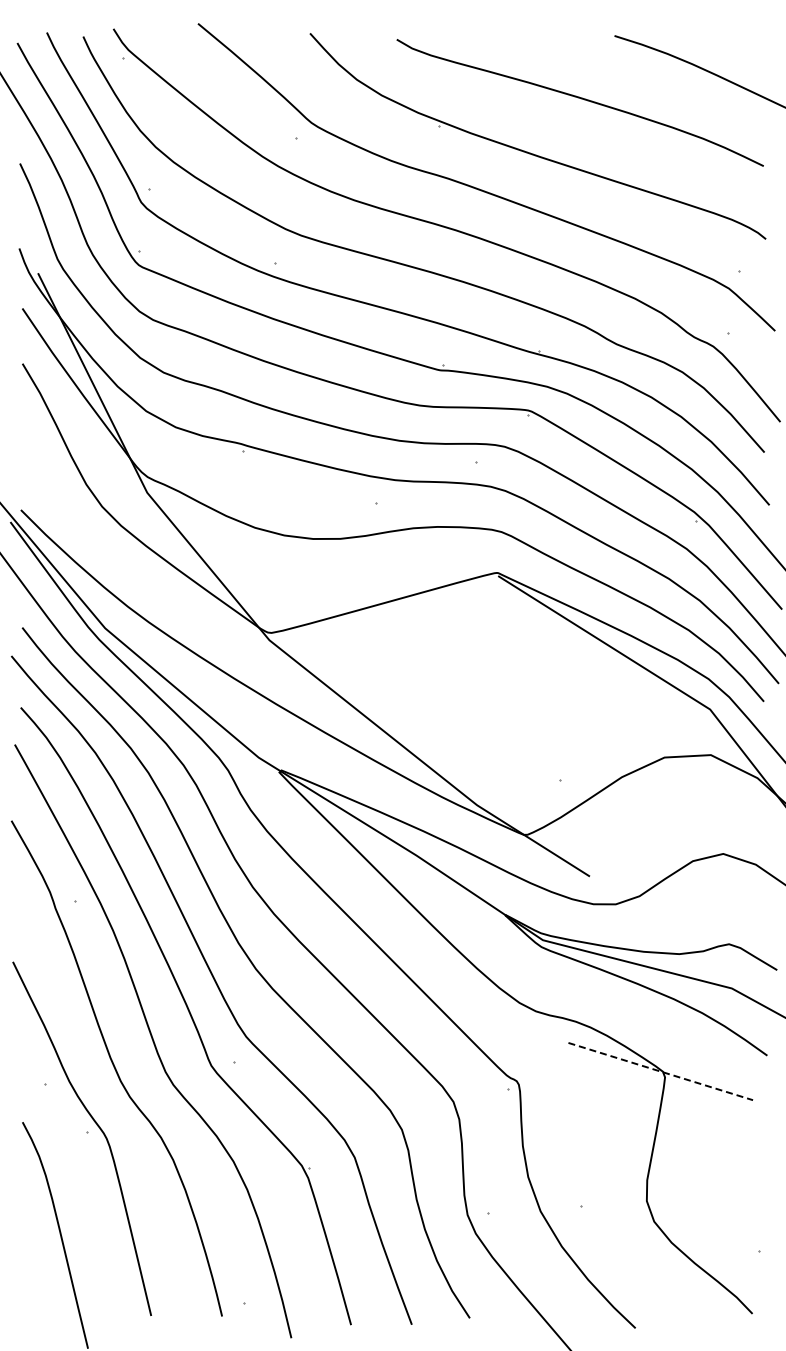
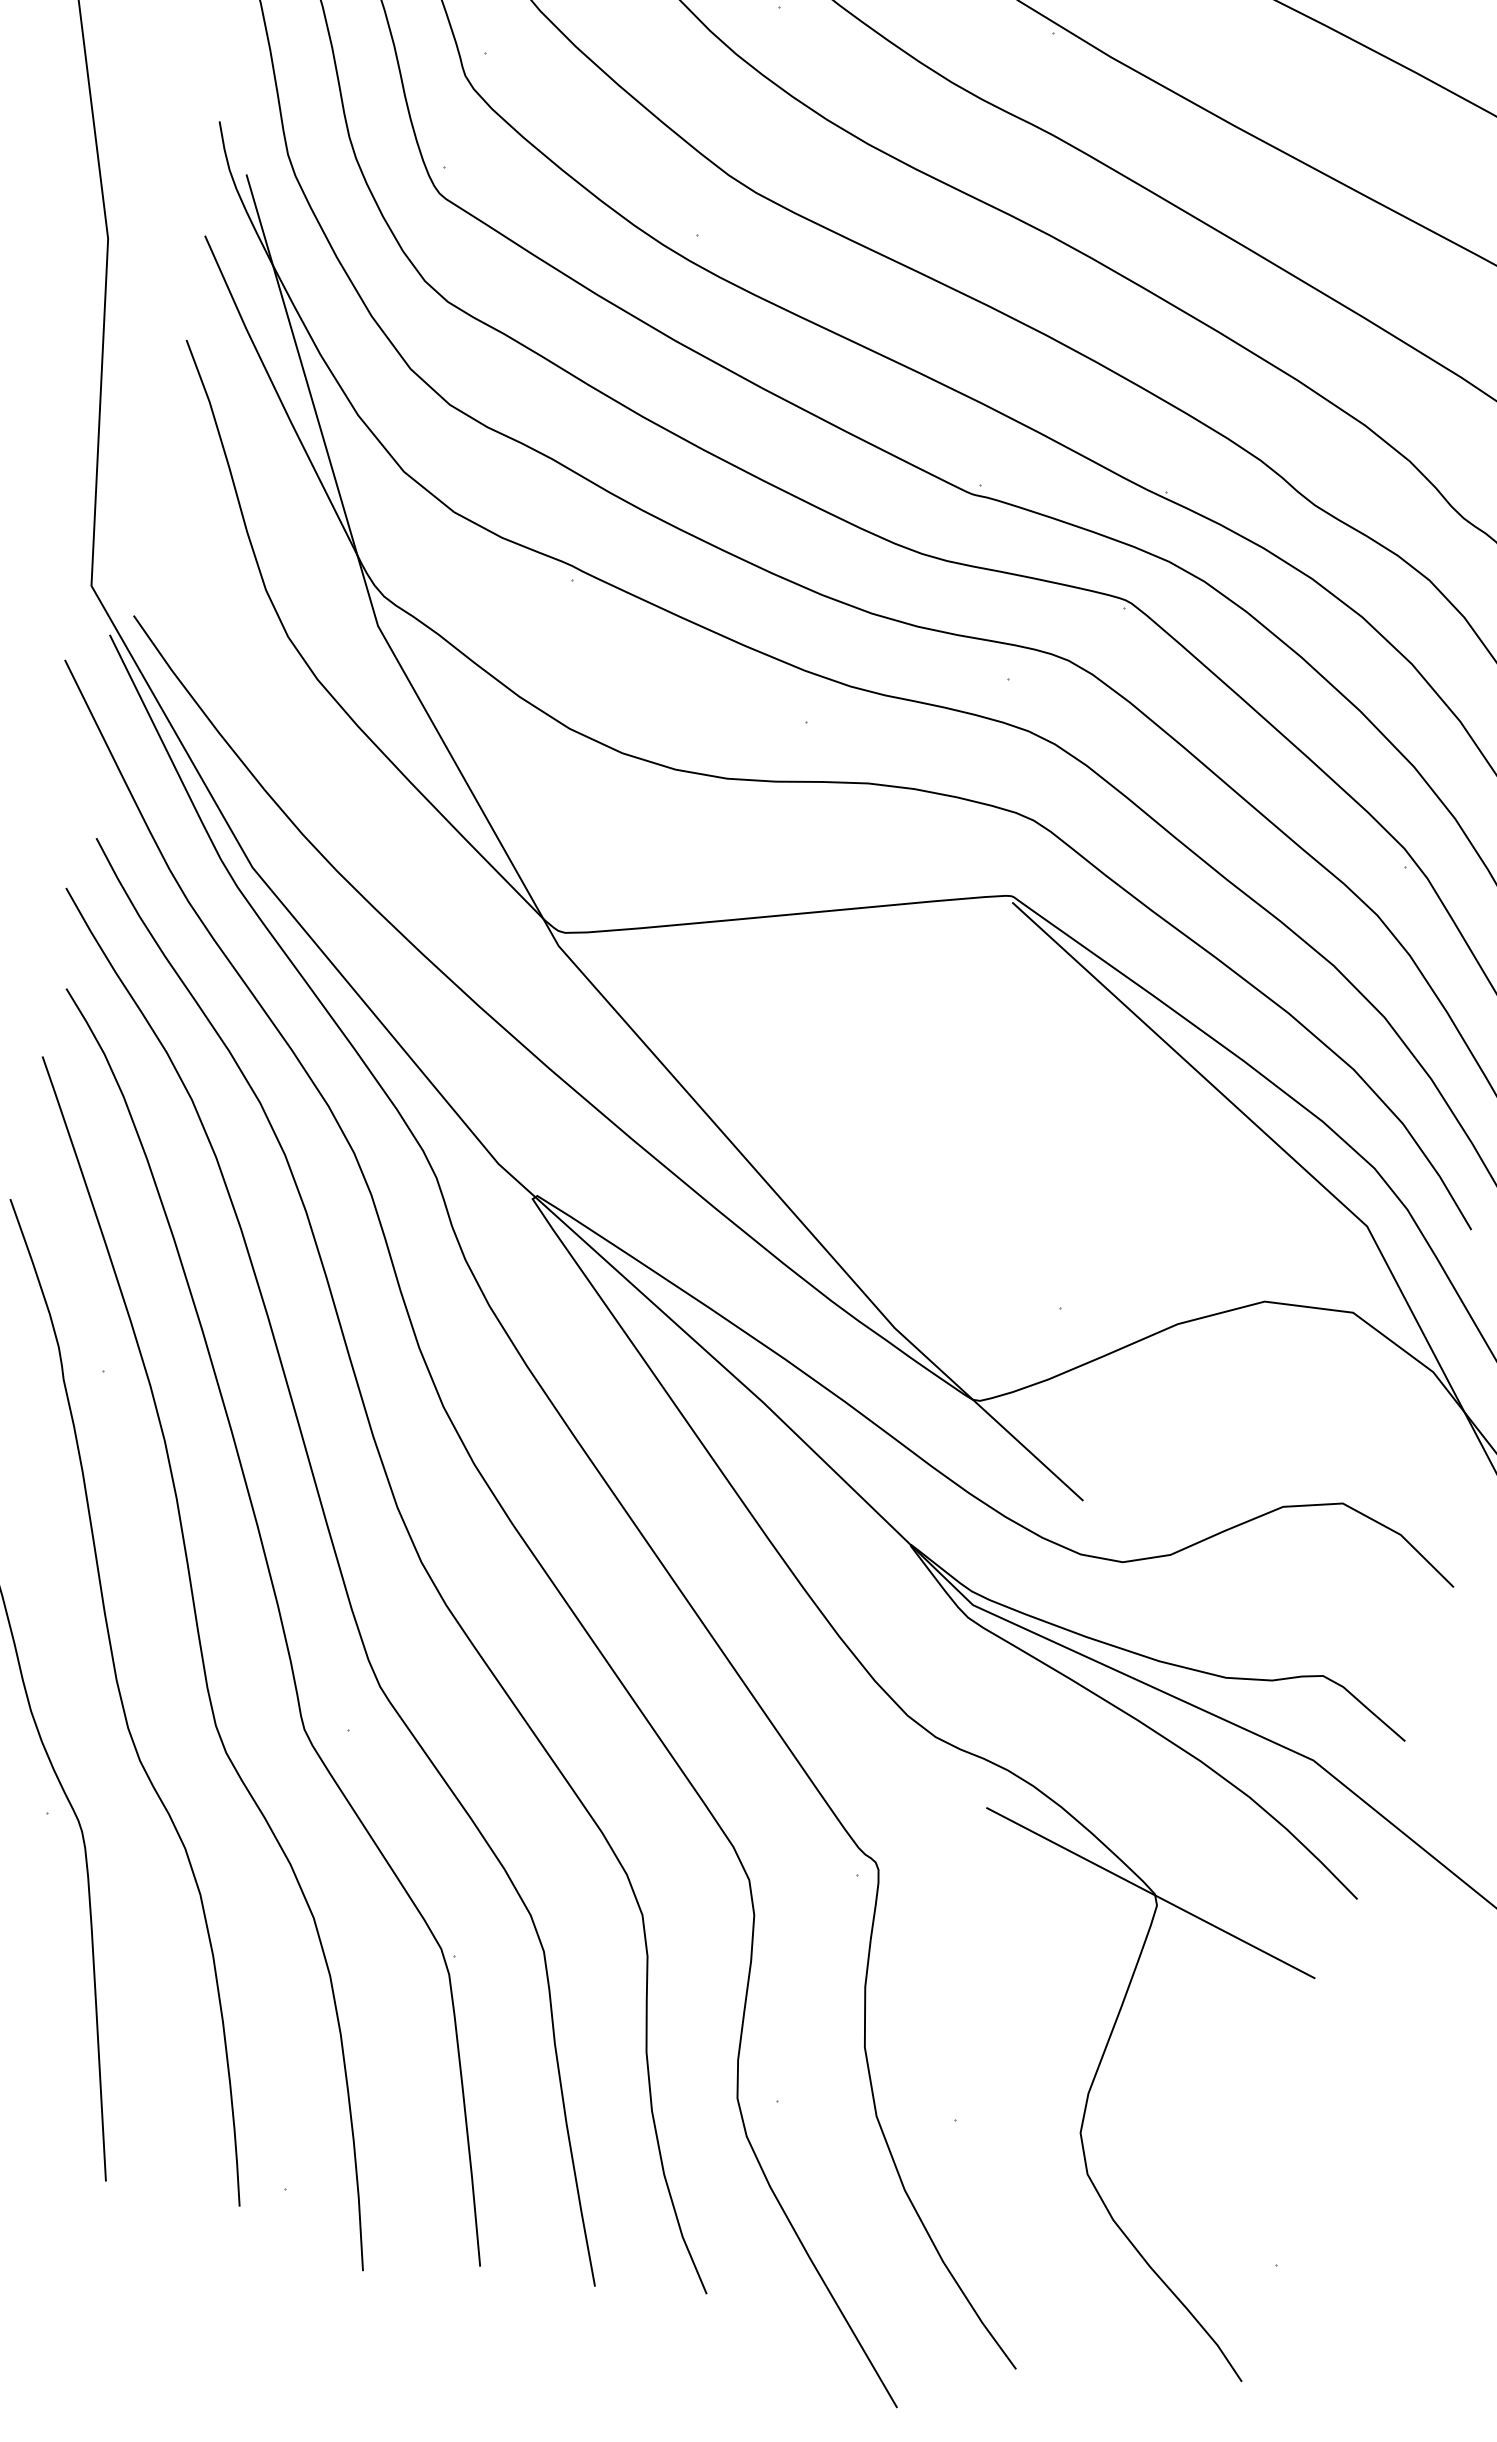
line: (660, 1071) -> (1150, 1892), dashed -> solid

